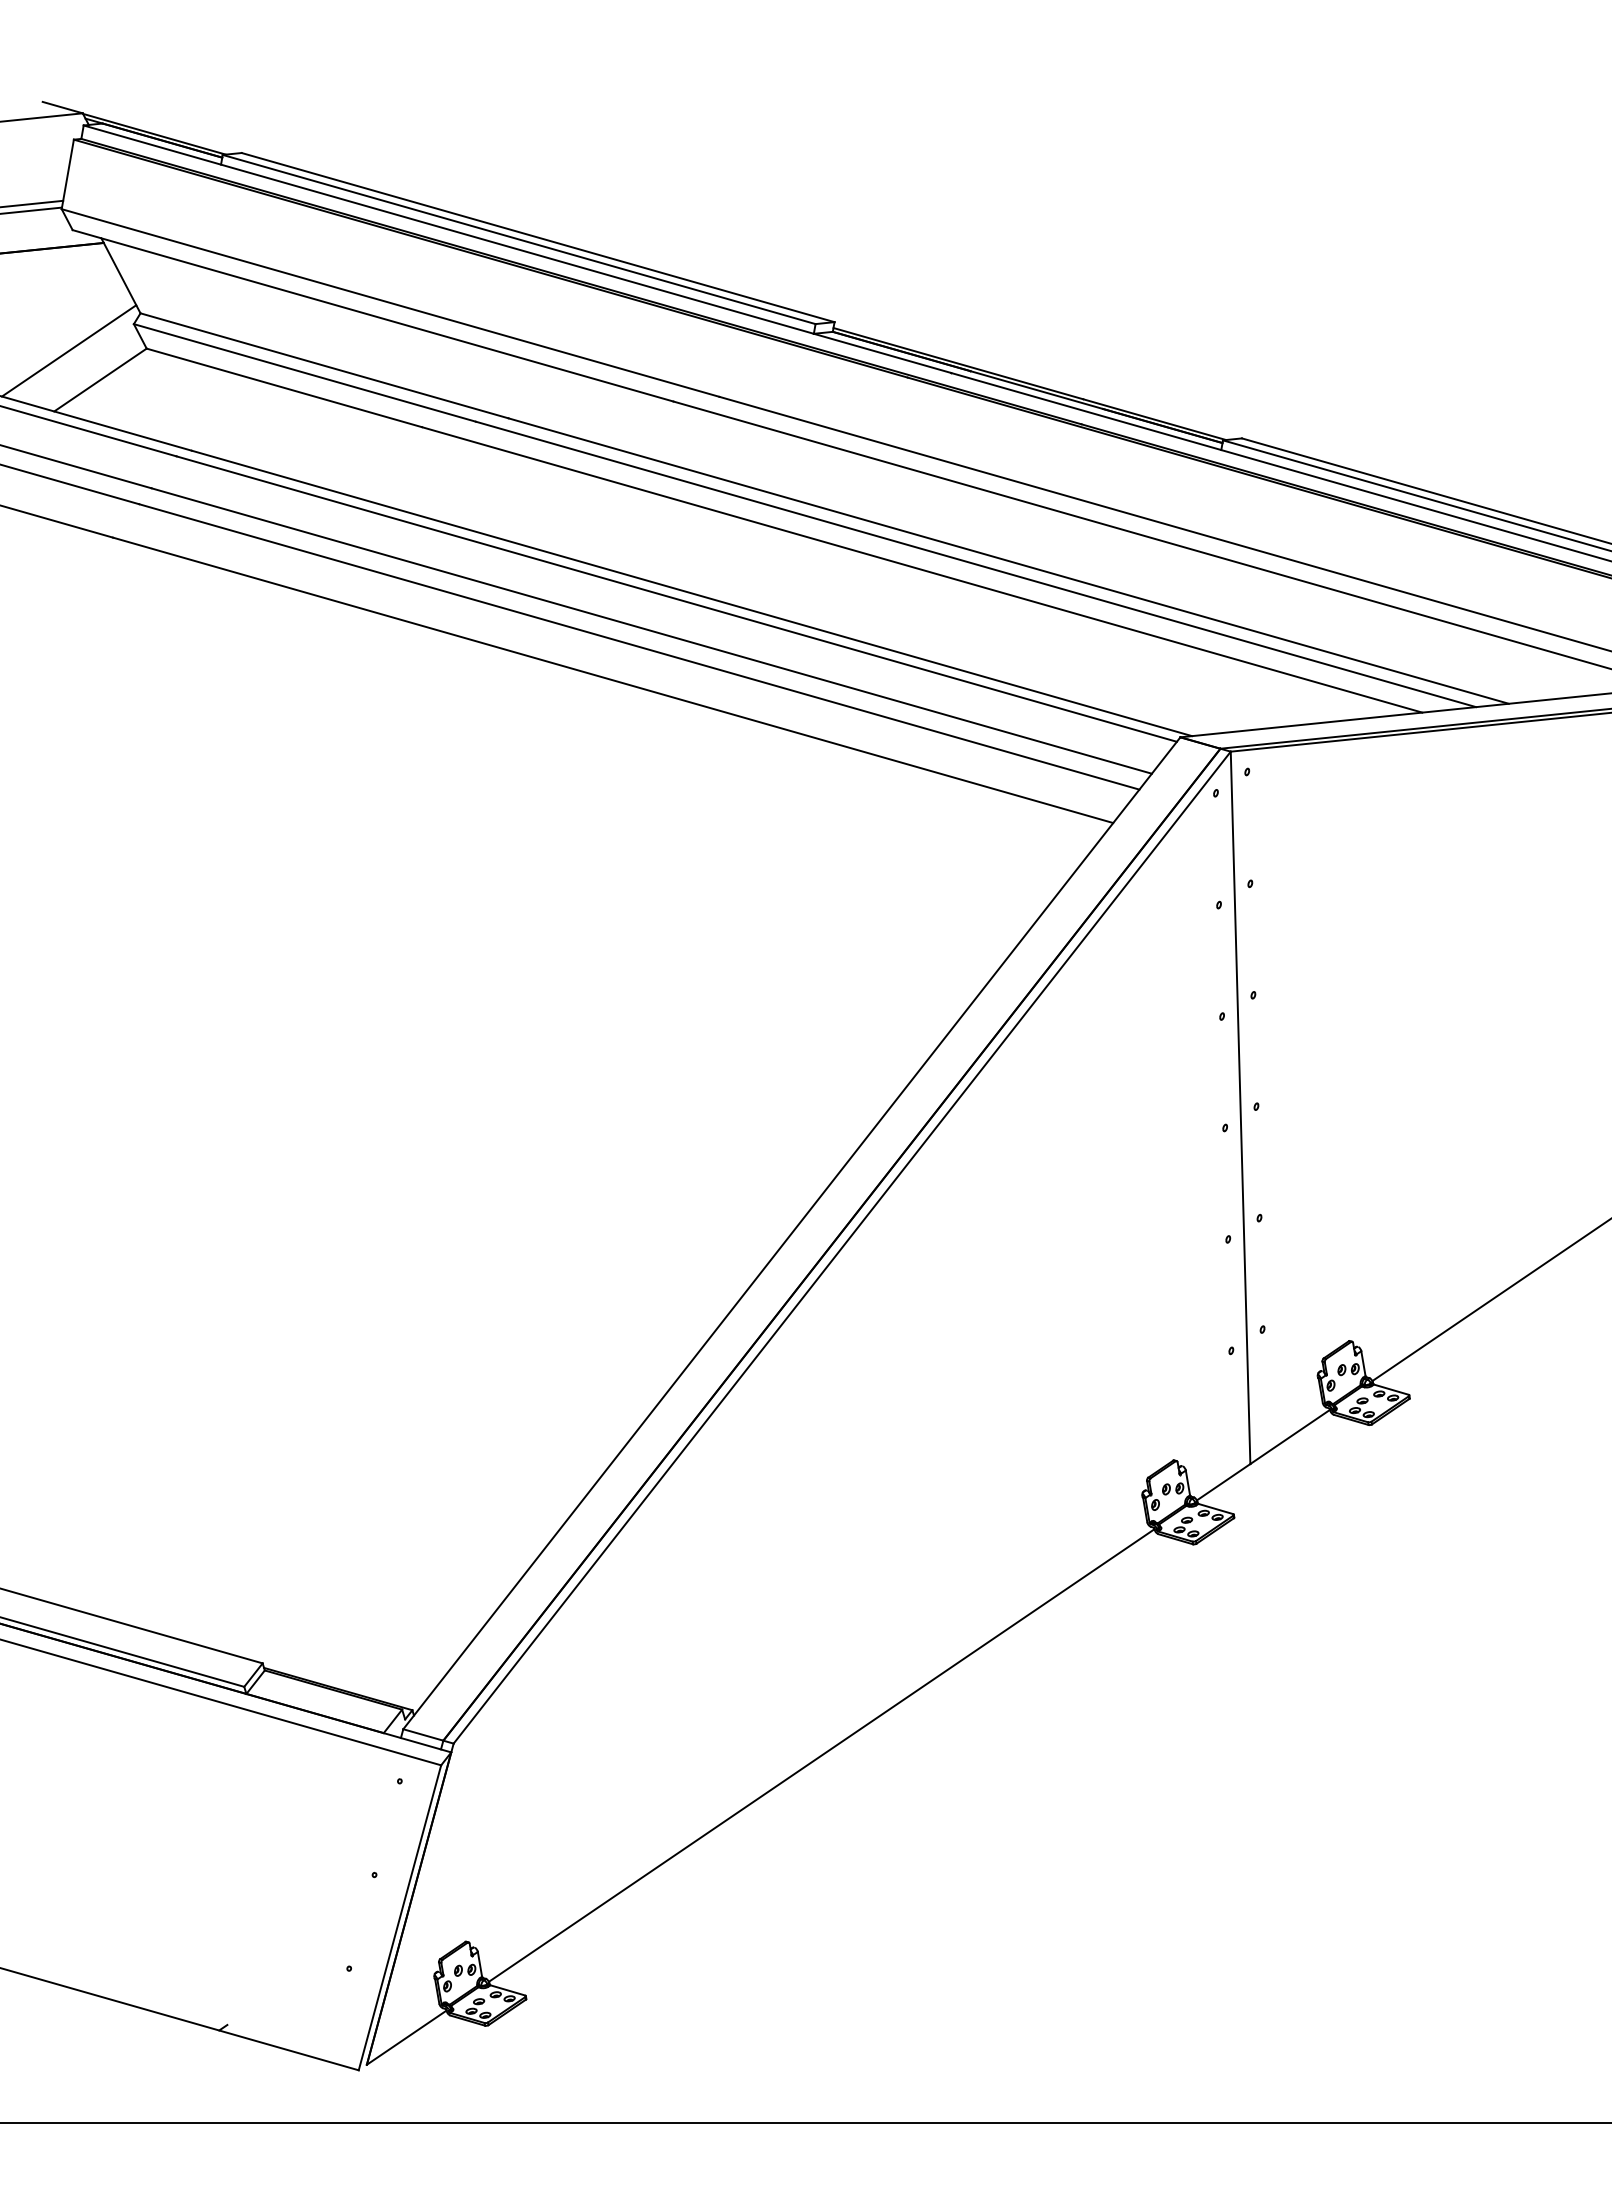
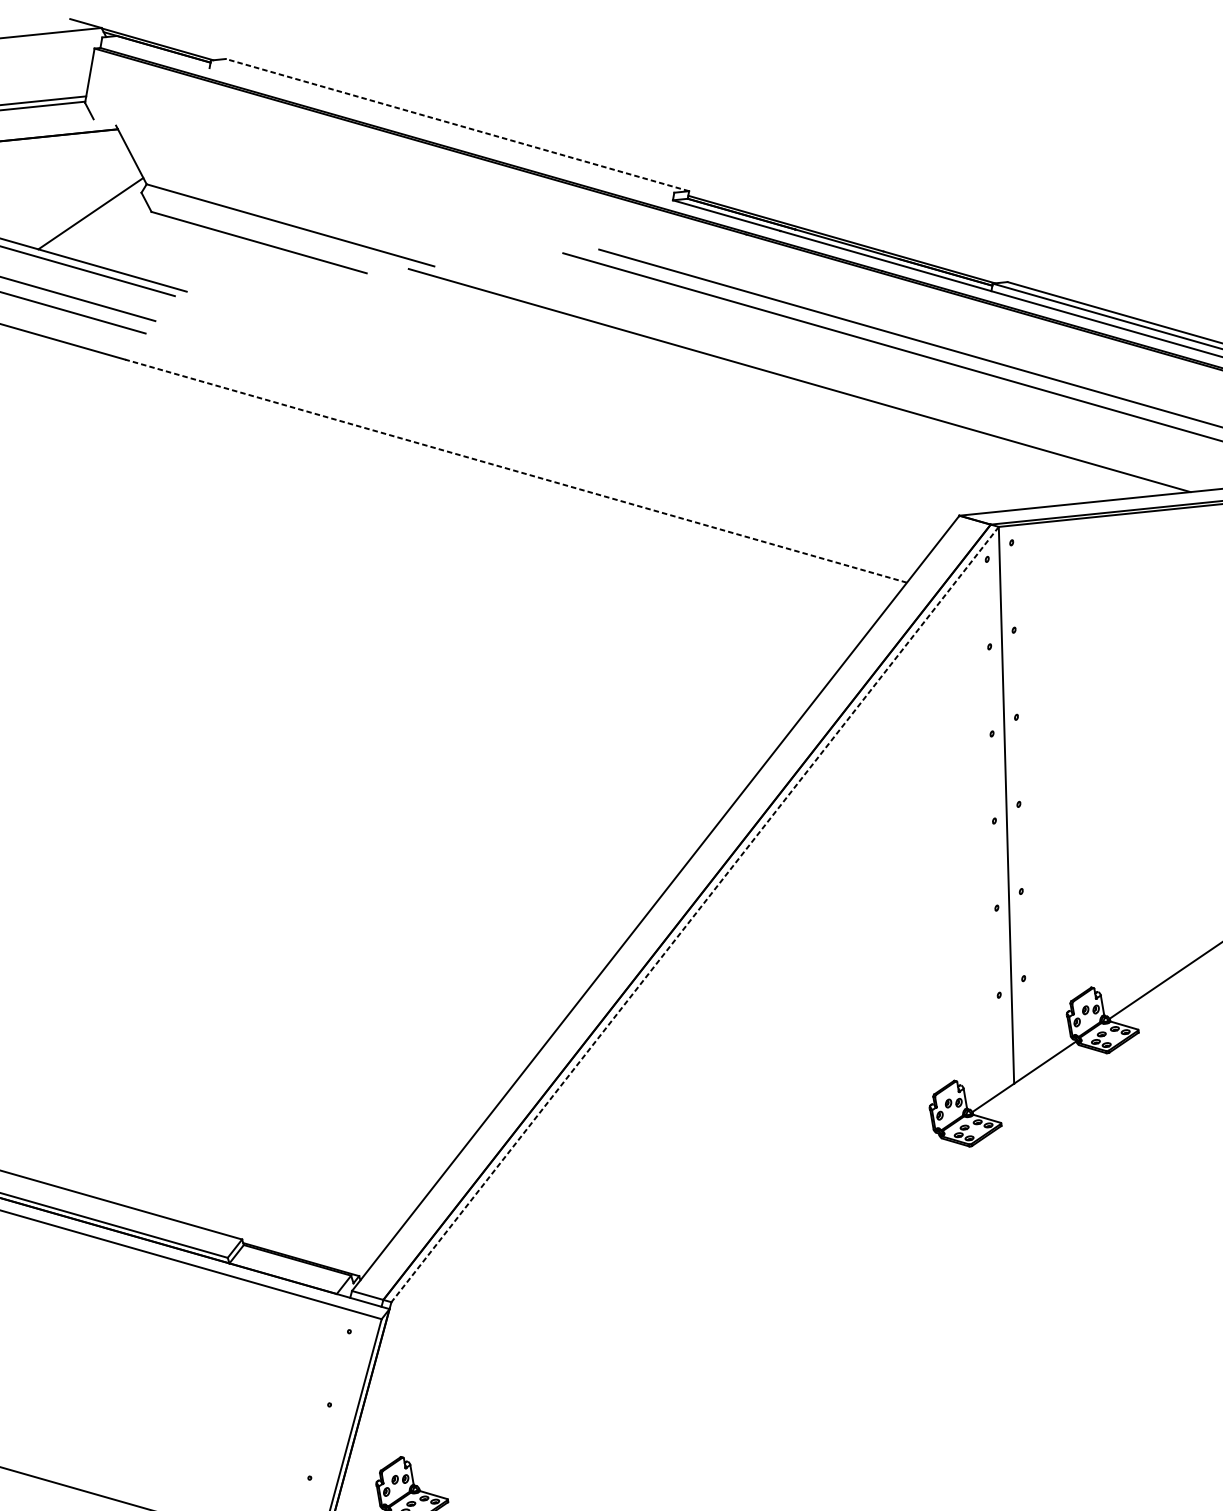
line: (448, 229) -> (387, 118), removed
line: (537, 237) -> (456, 125), solid -> dashed
line: (518, 239) -> (442, 126), removed
line: (390, 302) -> (342, 175), removed
line: (372, 315) -> (327, 186), removed
line: (304, 372) -> (274, 230), removed
line: (100, 379) -> (115, 236), removed
line: (1008, 560) -> (825, 377), removed
line: (922, 569) -> (757, 384), removed
line: (691, 593) -> (577, 403), removed
line: (676, 598) -> (565, 407), removed
line: (651, 630) -> (546, 432), removed
line: (639, 646) -> (536, 444), removed
line: (612, 680) -> (515, 471), solid -> dashed
line: (841, 1248) -> (694, 915), solid -> dashed
line: (821, 1755) -> (678, 1311), removed

